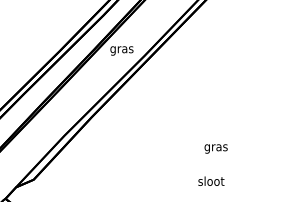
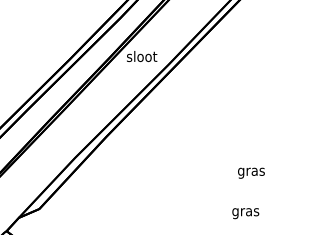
text: (122, 49) -> (142, 57), gras -> sloot
text: (211, 182) -> (246, 212), sloot -> gras

